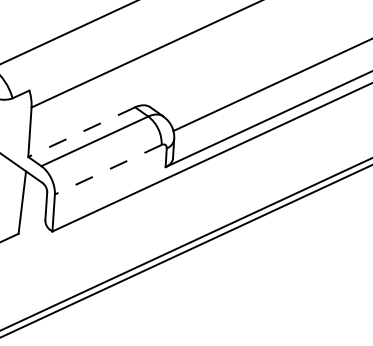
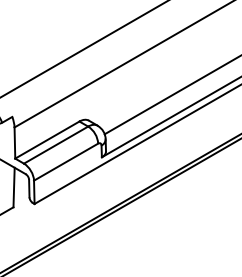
line: (80, 132) -> (46, 140), dashed -> solid
line: (107, 170) -> (65, 162), dashed -> solid

